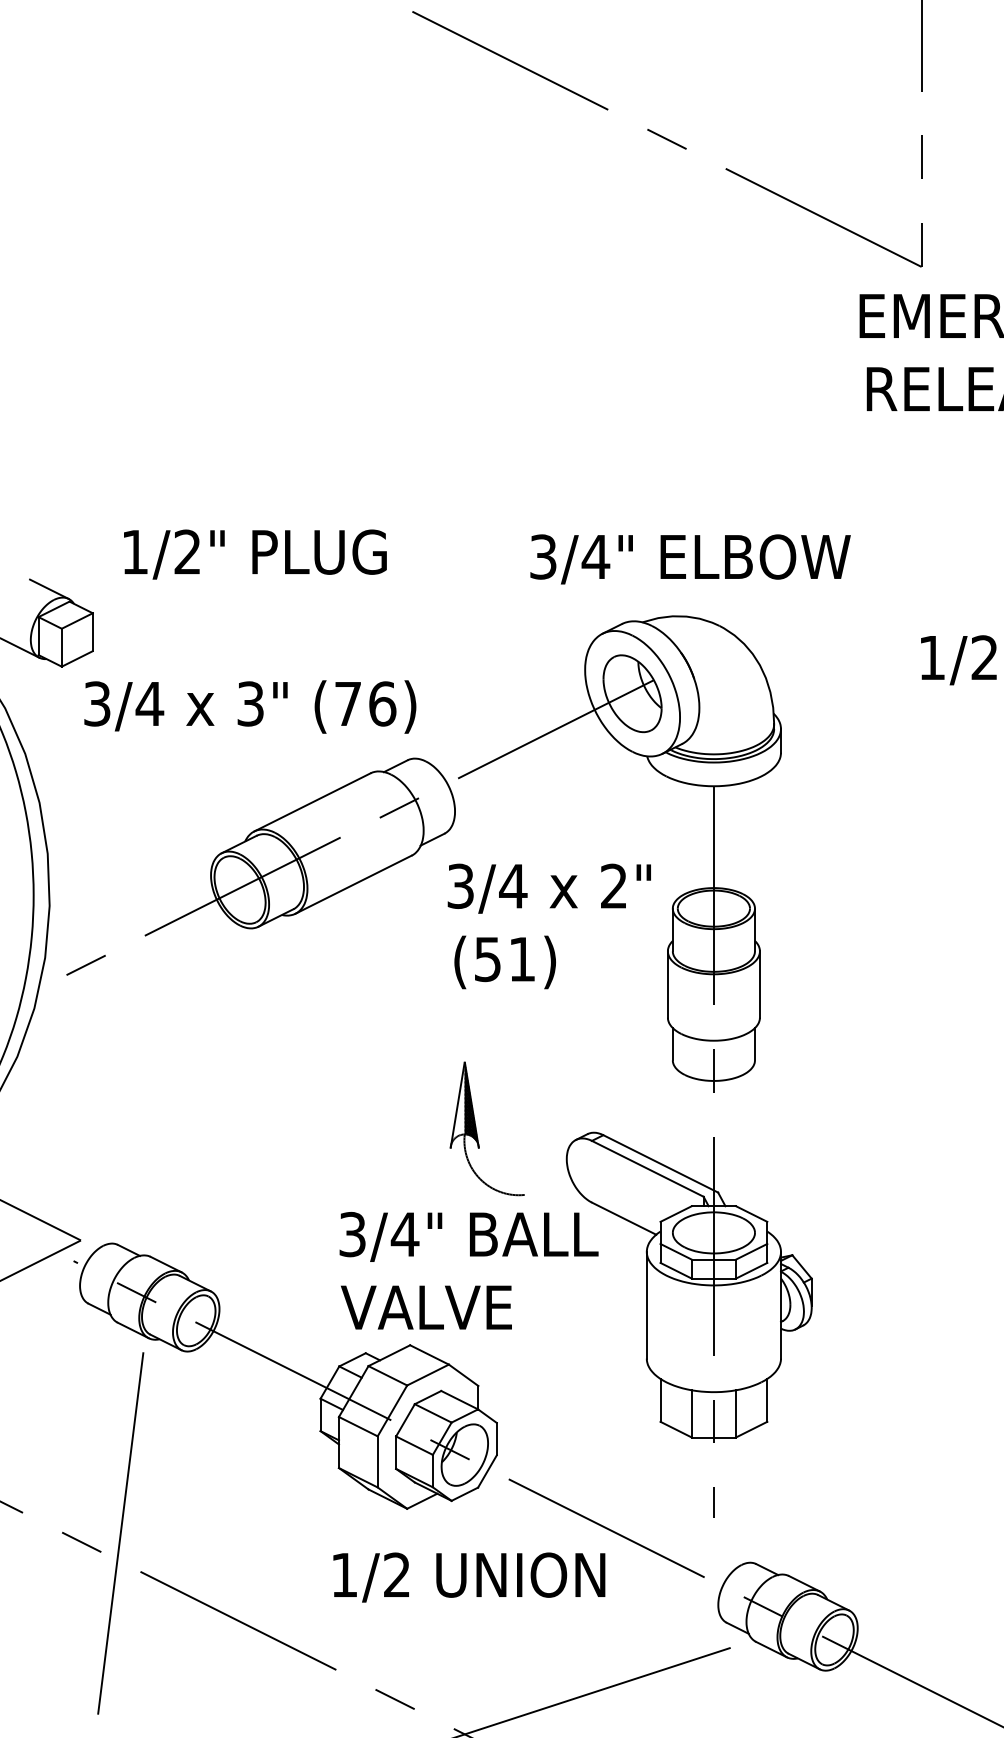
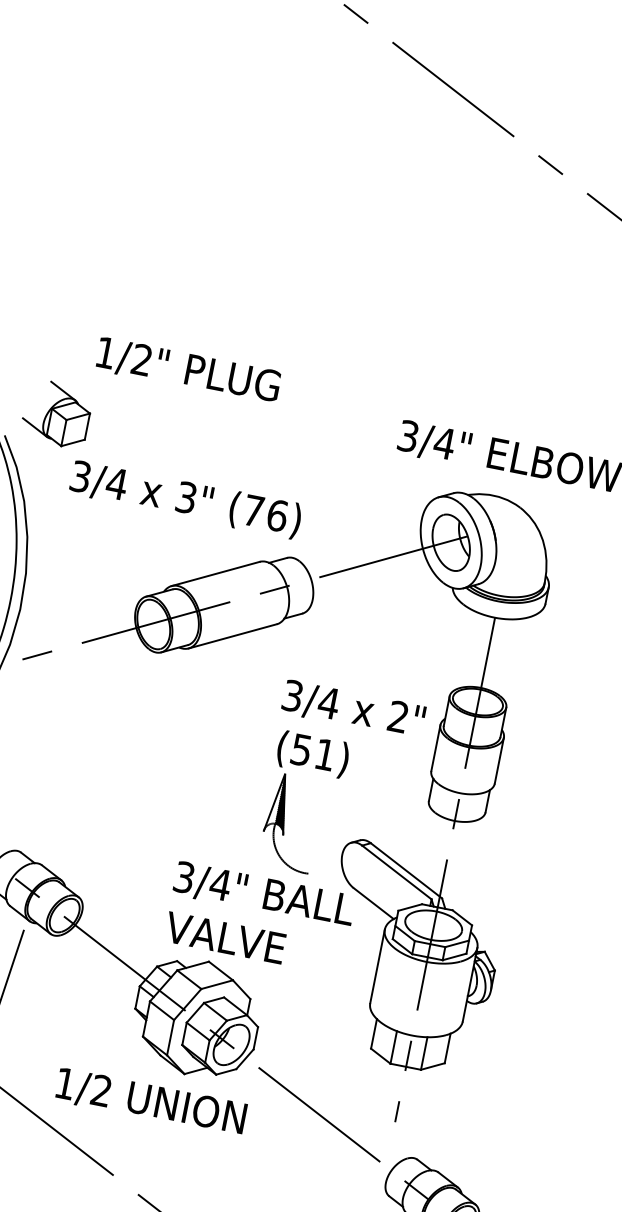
text: (255, 554) -> (188, 370), moved
text: (548, 926) -> (347, 735), moved
text: (469, 1577) -> (151, 1102), moved

